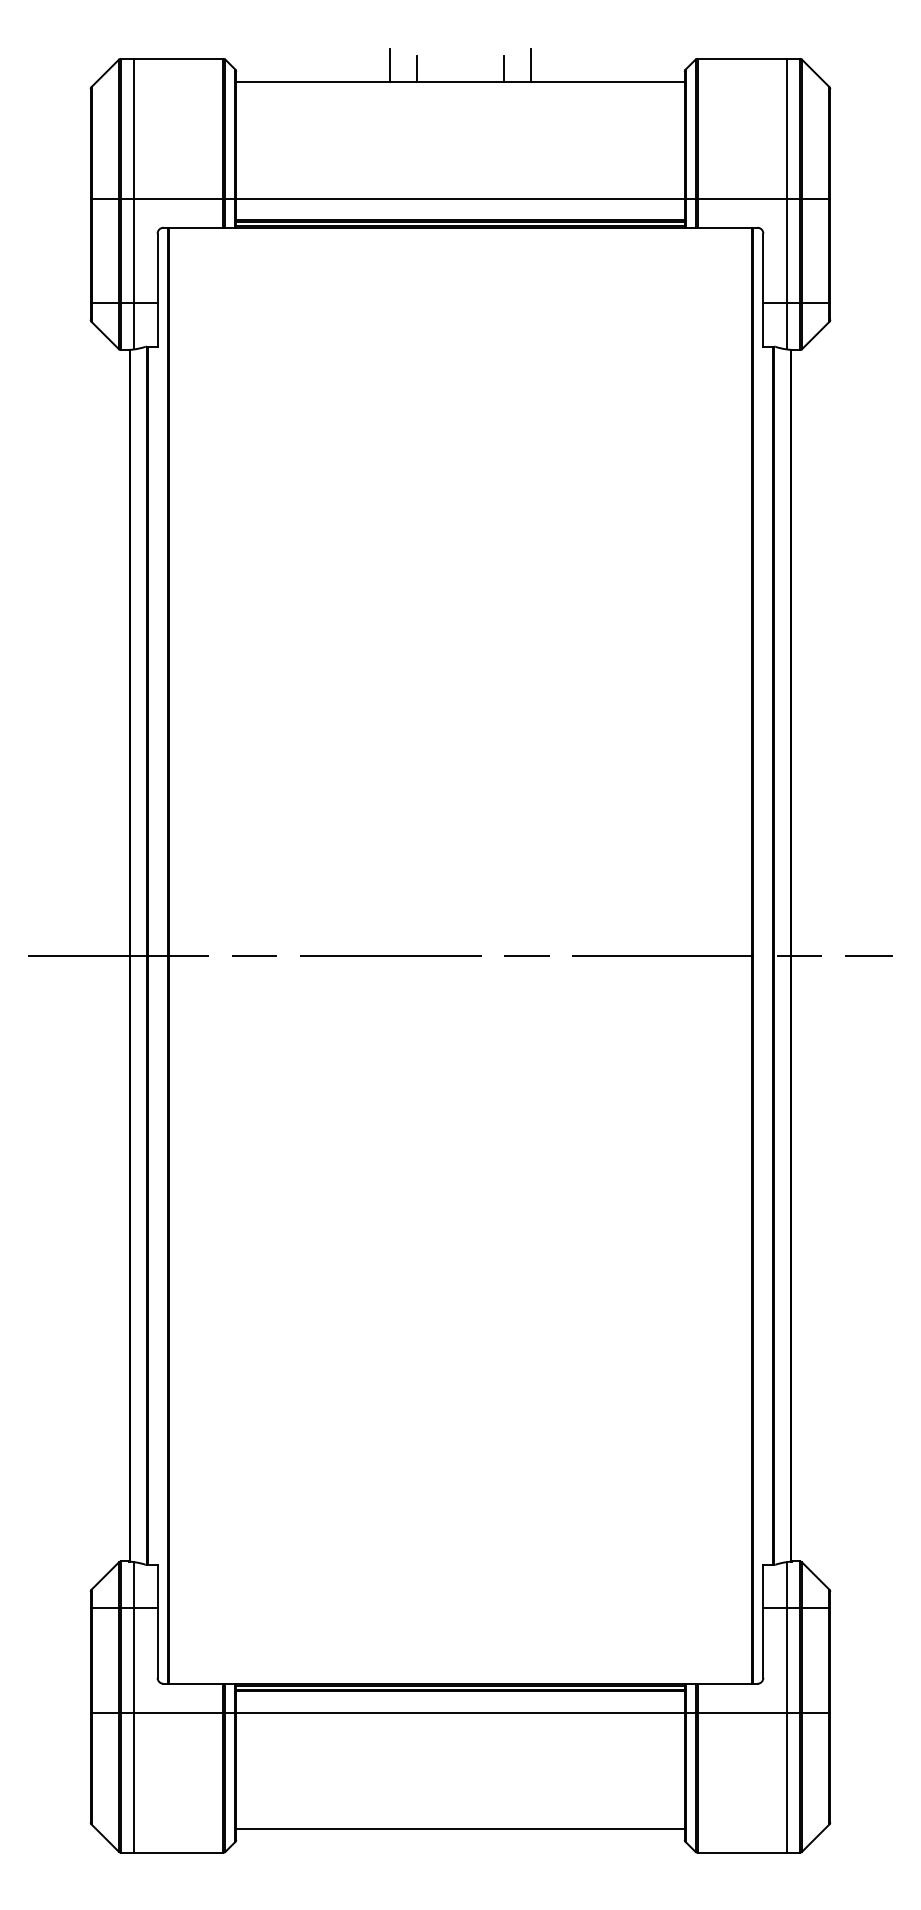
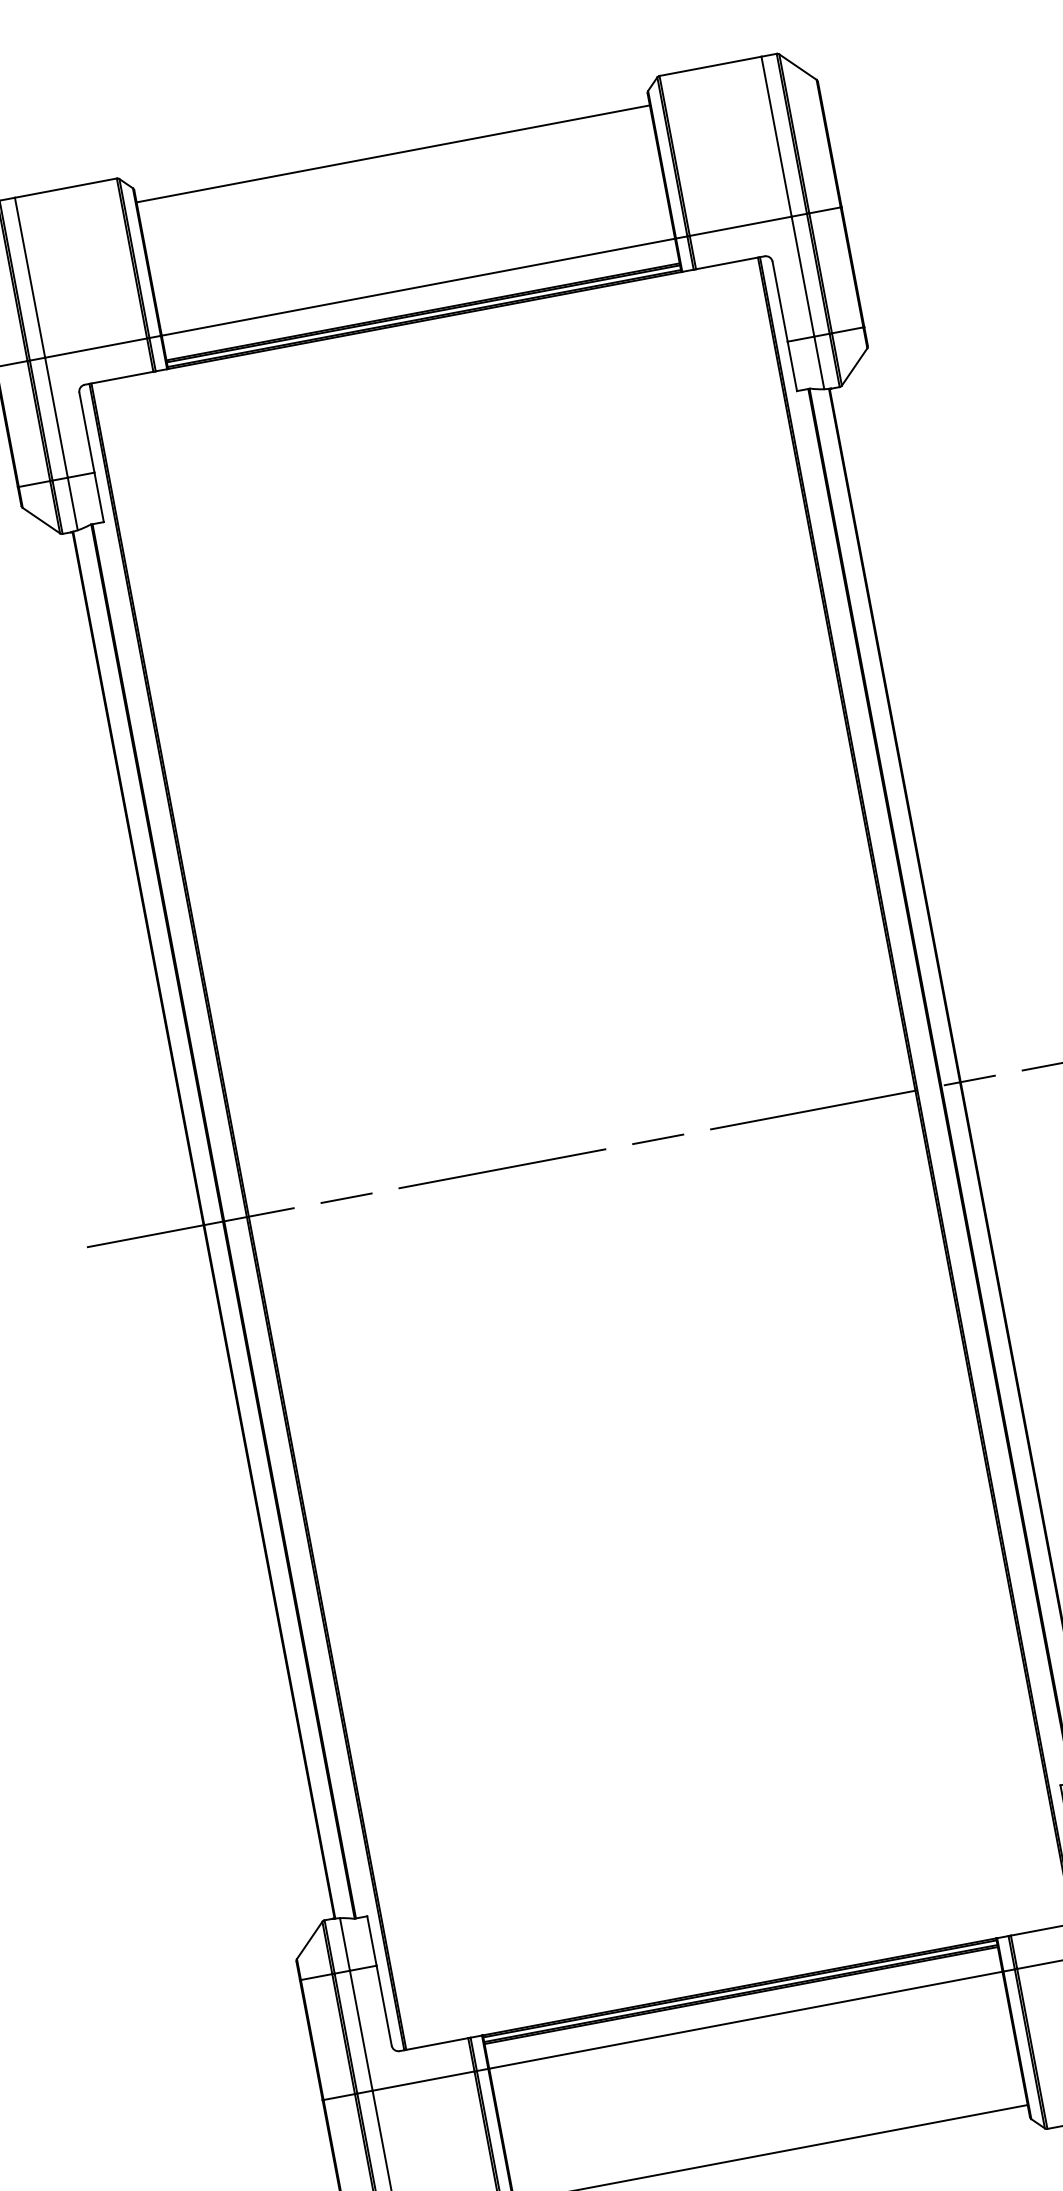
line: (390, 65) -> (309, 149), removed
line: (530, 65) -> (469, 119), removed
line: (416, 68) -> (339, 147), removed
line: (504, 68) -> (440, 128), removed

